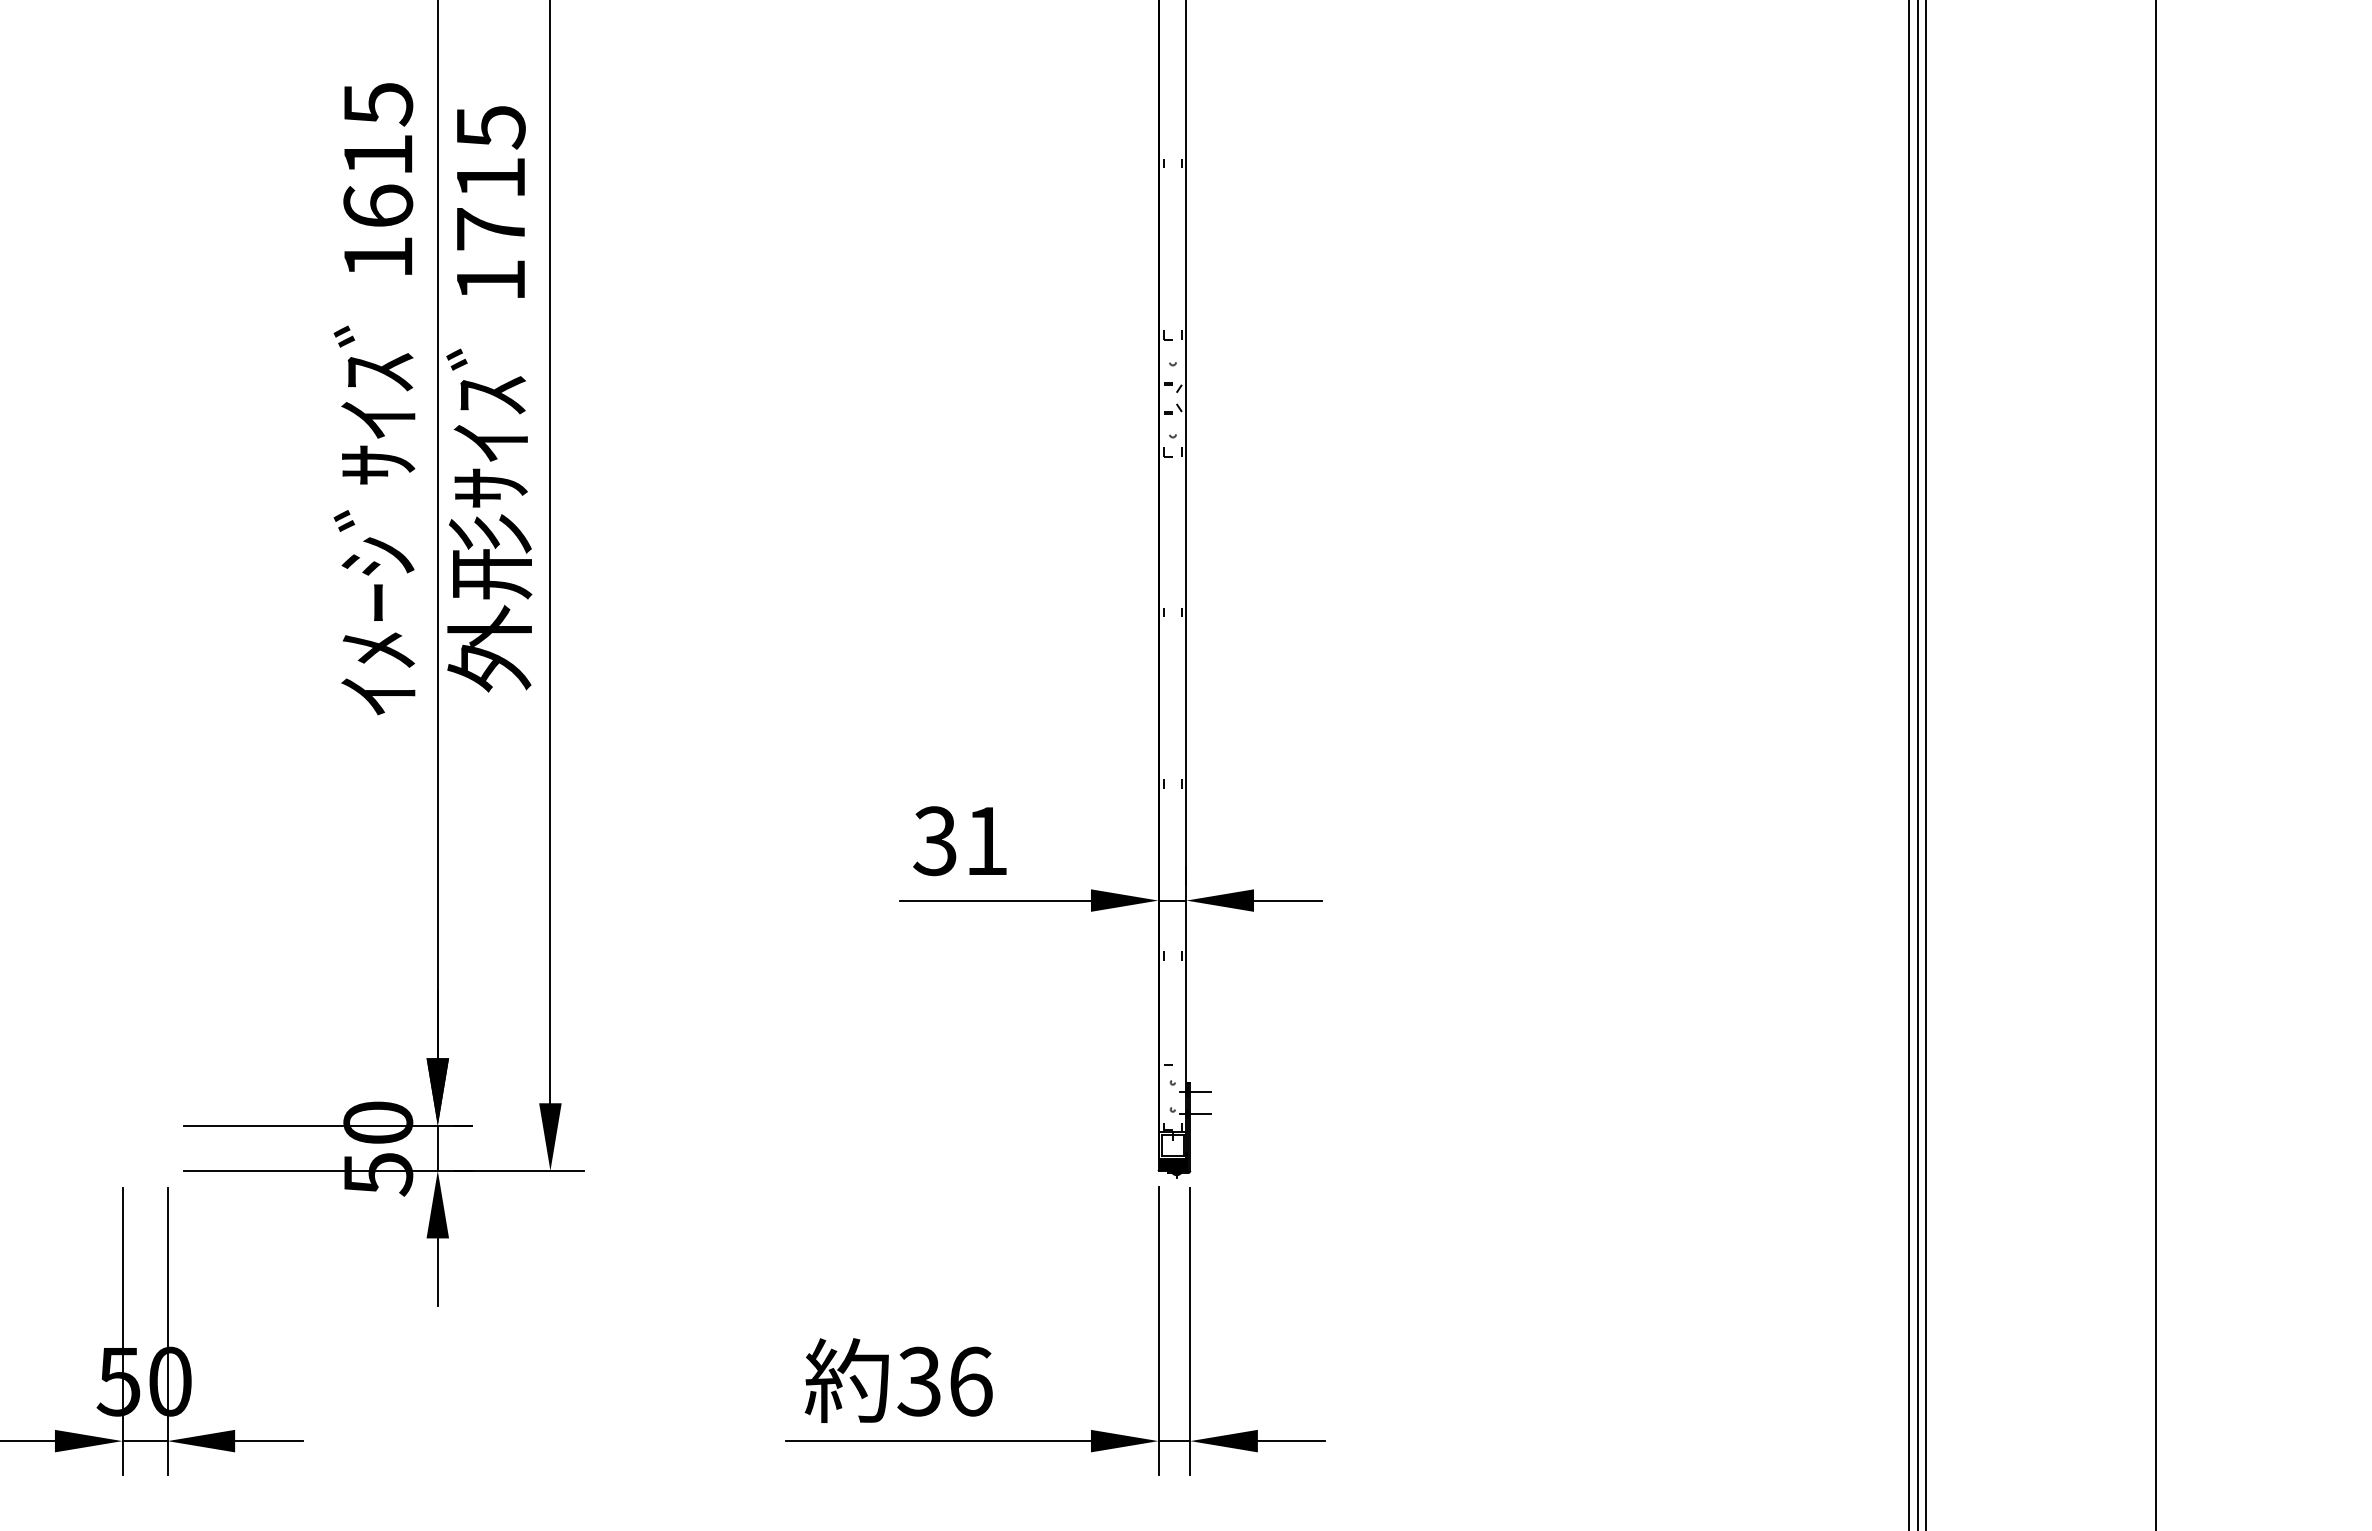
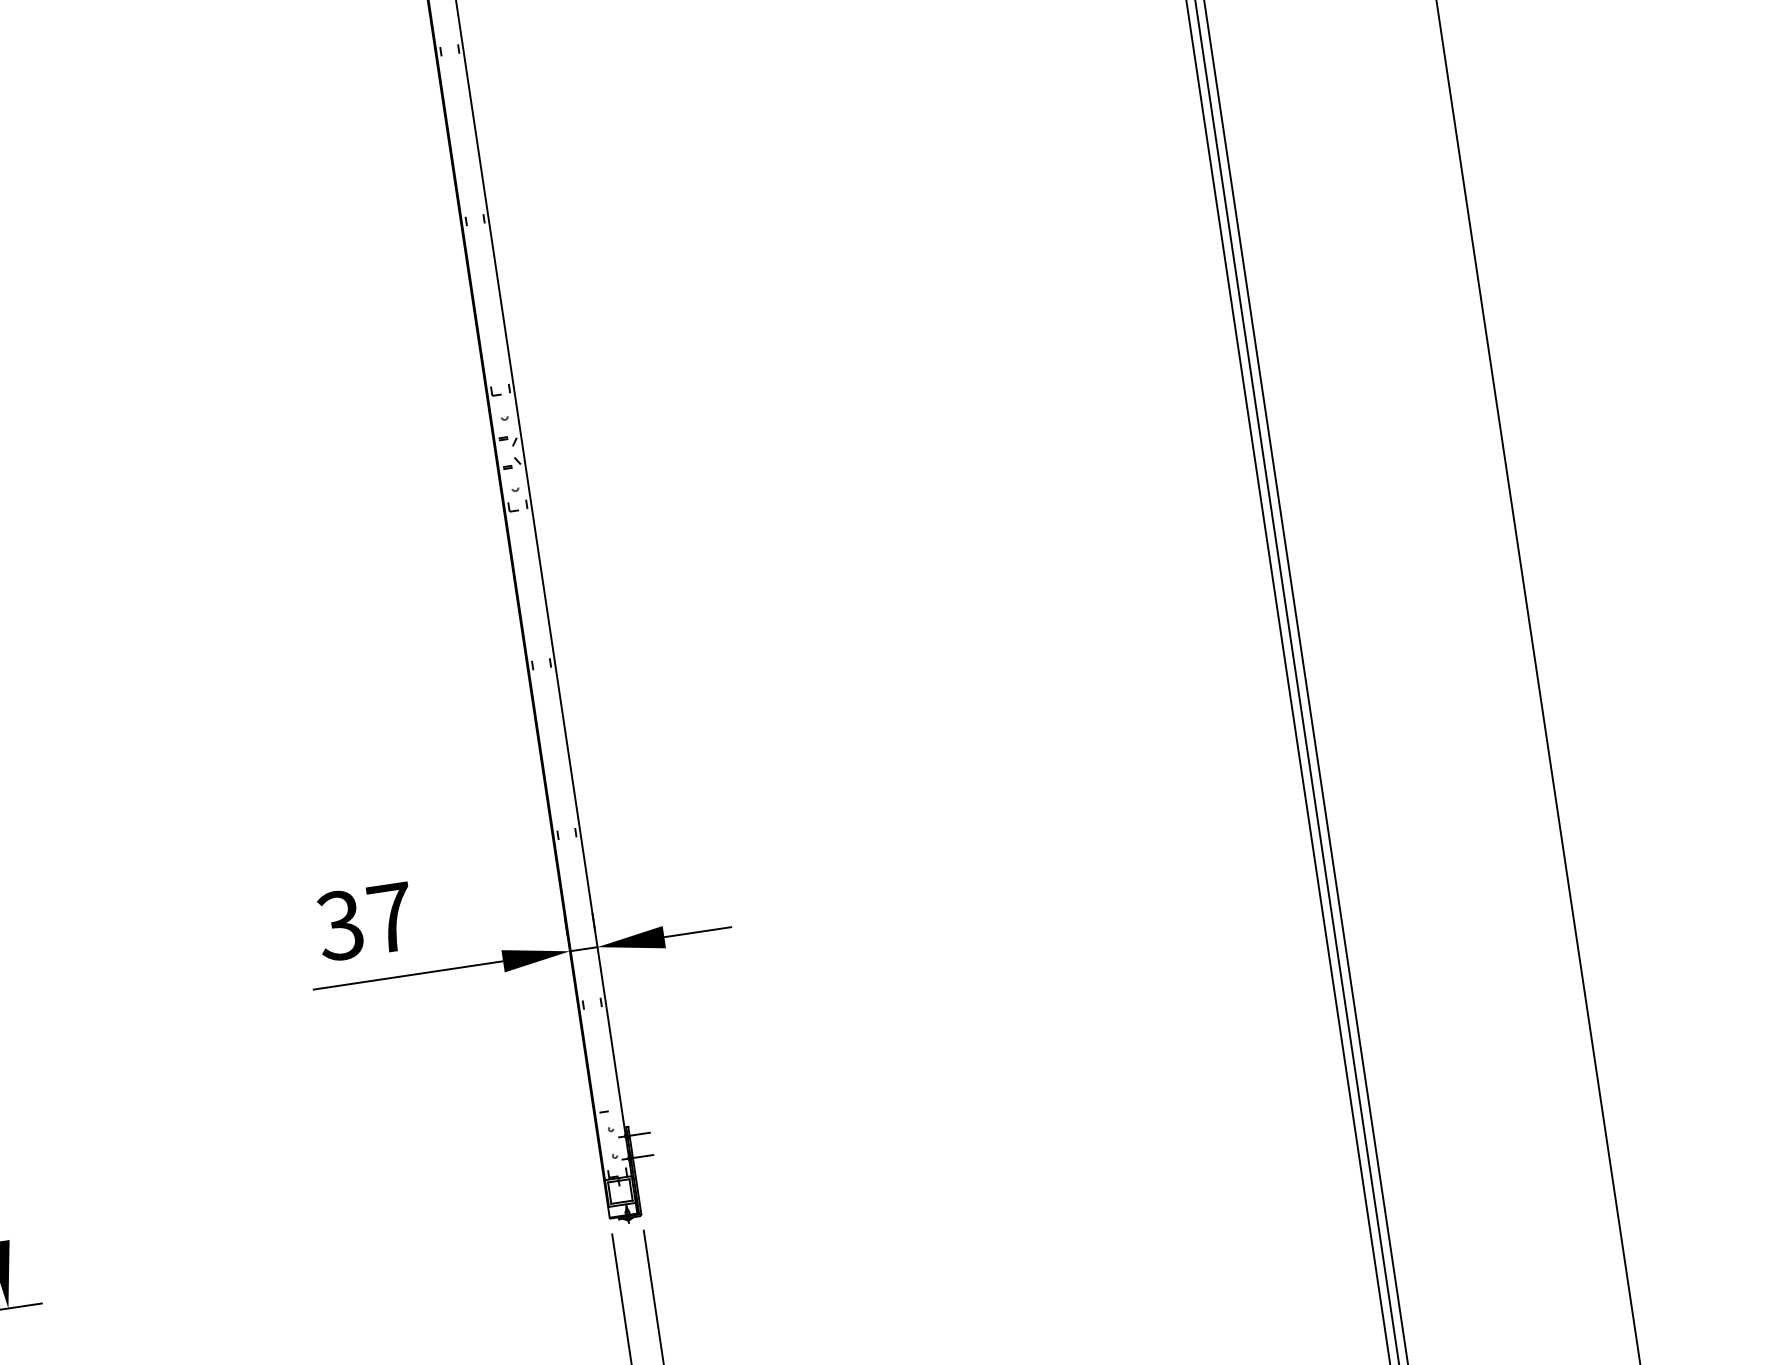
text: (987, 840) -> (391, 917), 31 -> 37
fill: (1172, 1164) -> (622, 1210), removed

